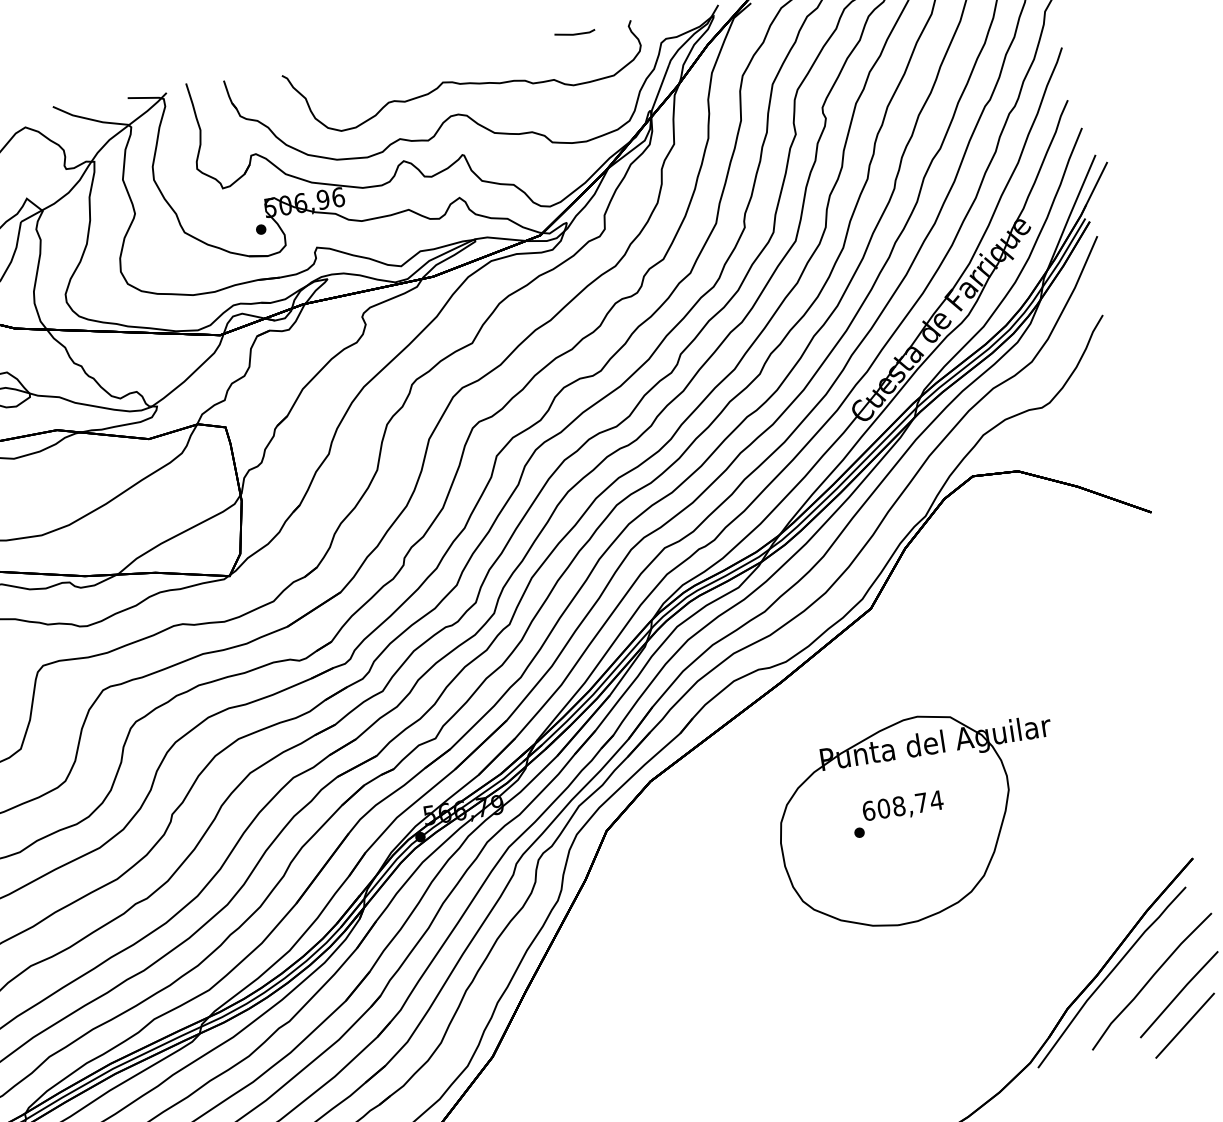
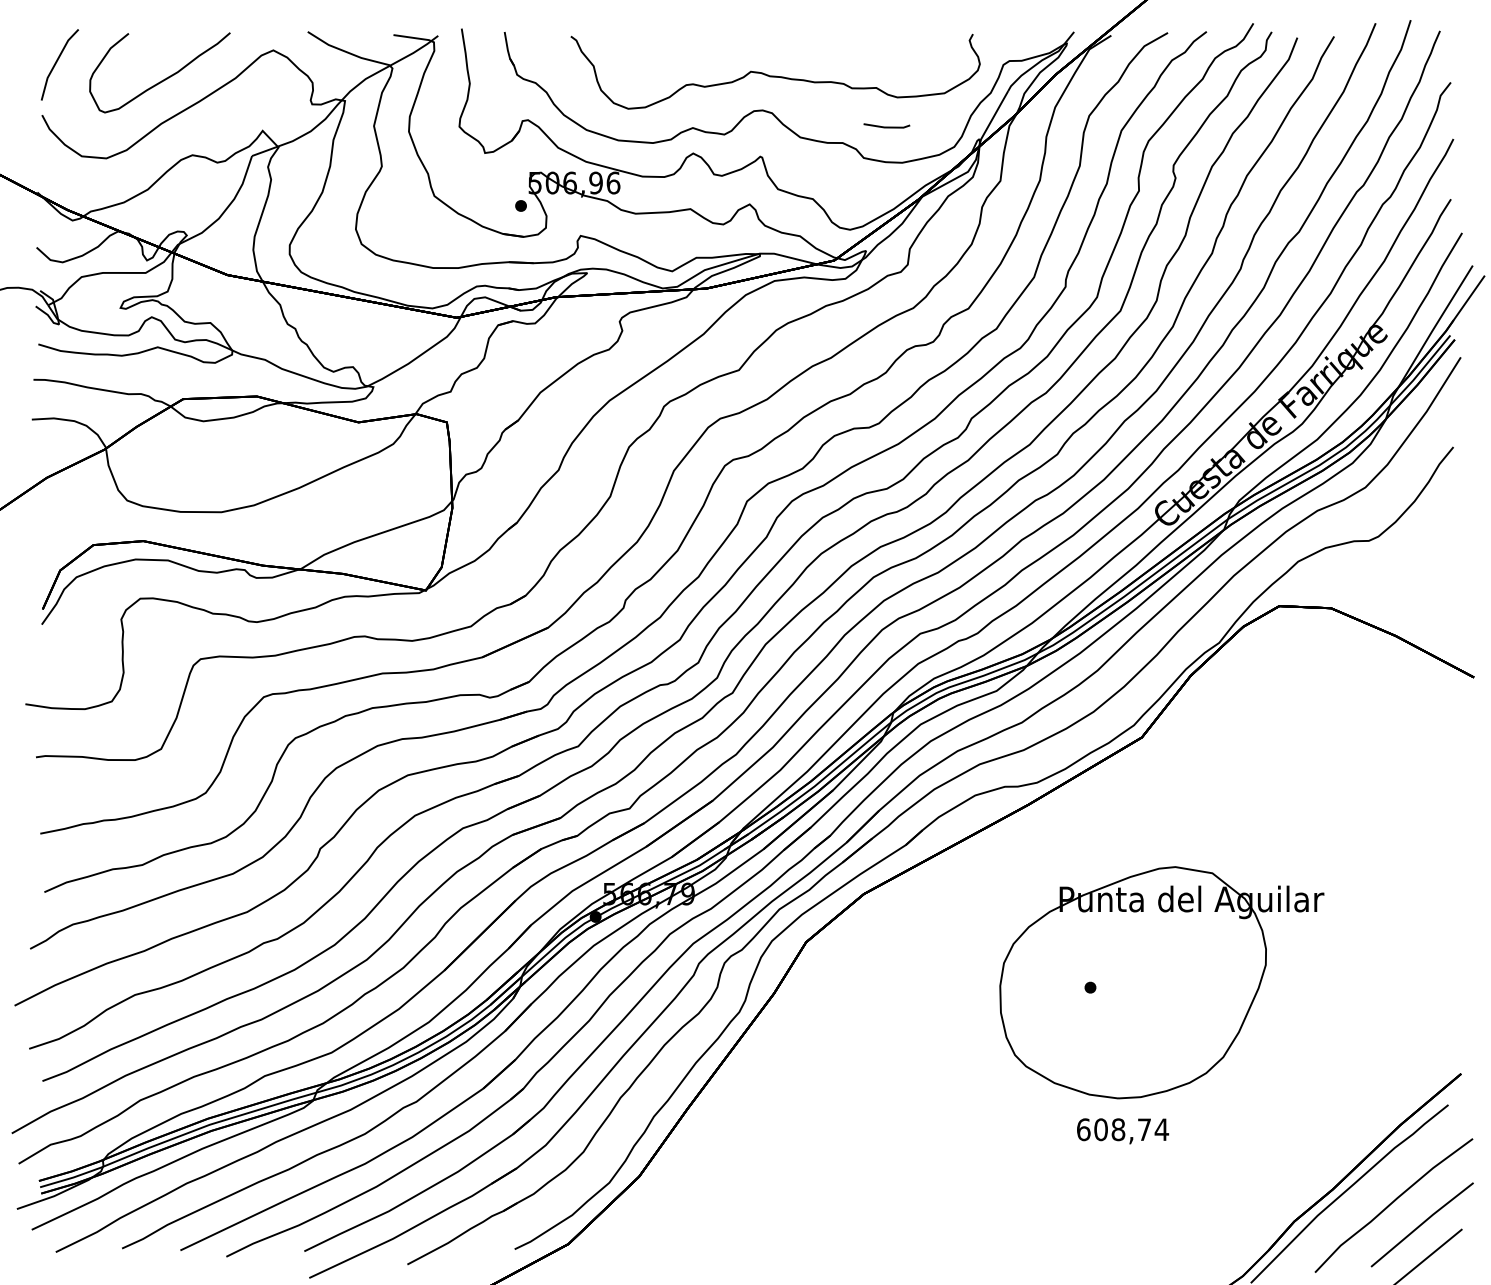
line: (574, 33) -> (886, 126), moved
text: (903, 807) -> (1123, 1131), moved

